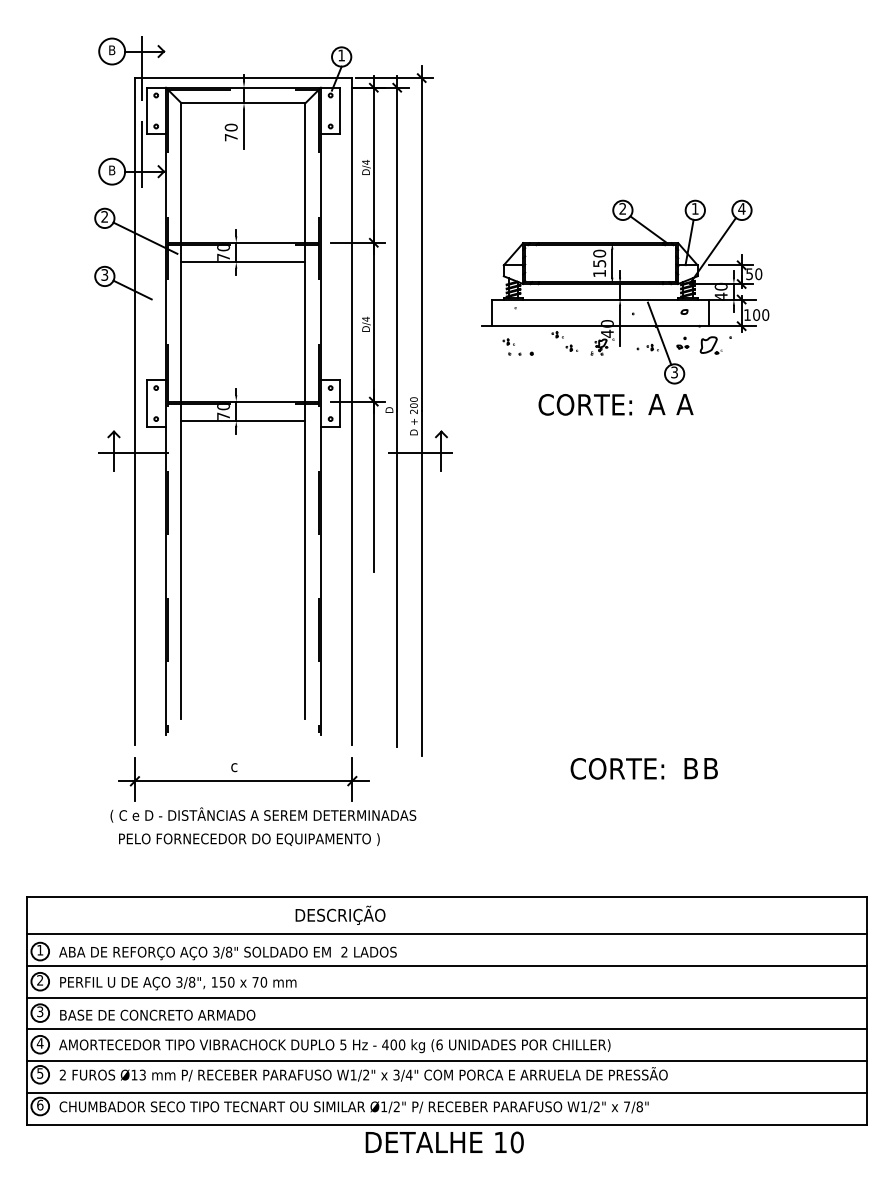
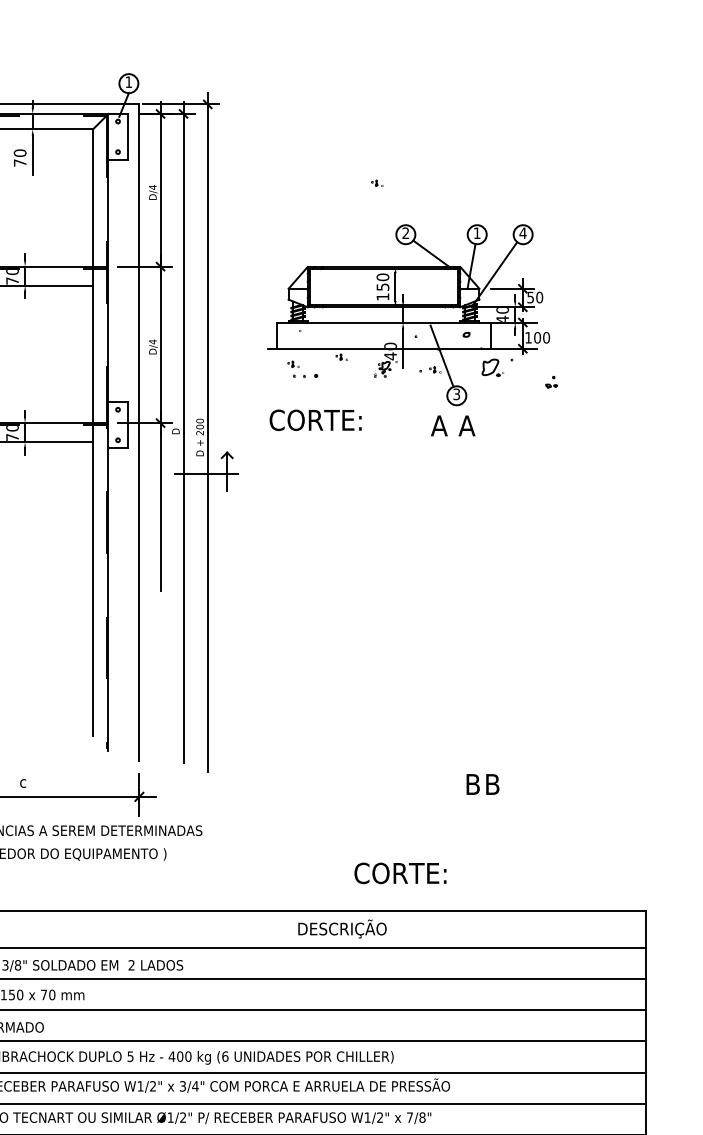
part: (682, 342) -> (551, 381), moved
part: (571, 347) -> (376, 182), moved
text: (584, 404) -> (314, 419), moved
text: (617, 768) -> (400, 873), moved
text: (340, 914) -> (342, 928), moved

